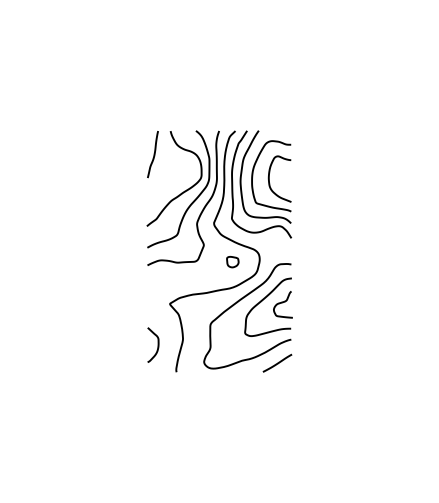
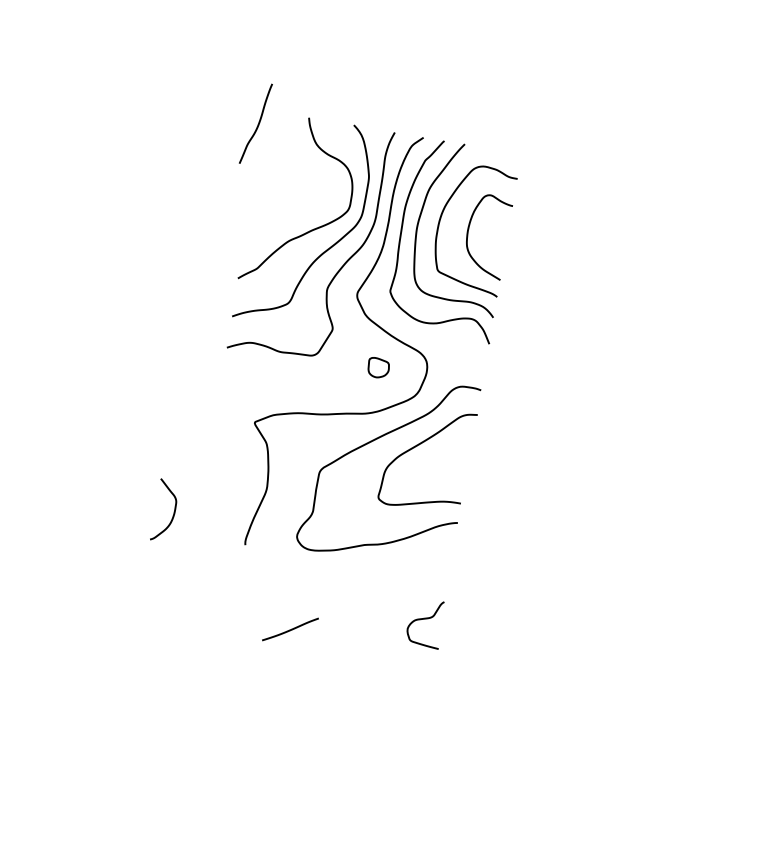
curve: (153, 154) -> (256, 123), moved
curve: (282, 303) -> (424, 620), moved
curve: (157, 344) -> (172, 511), moved
line: (277, 362) -> (290, 628), moved

